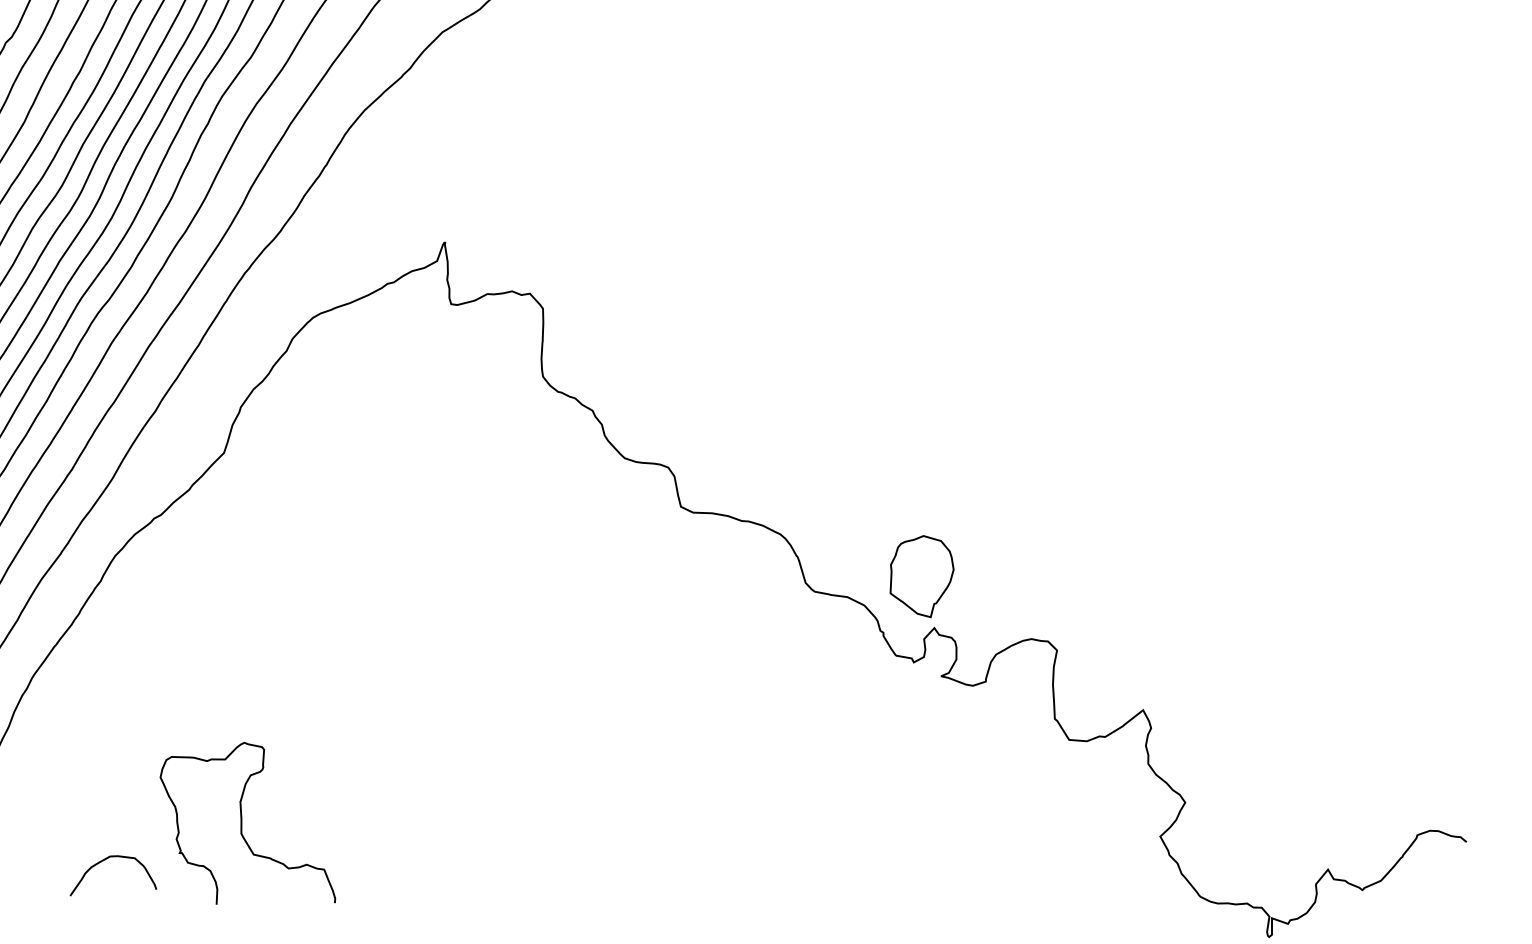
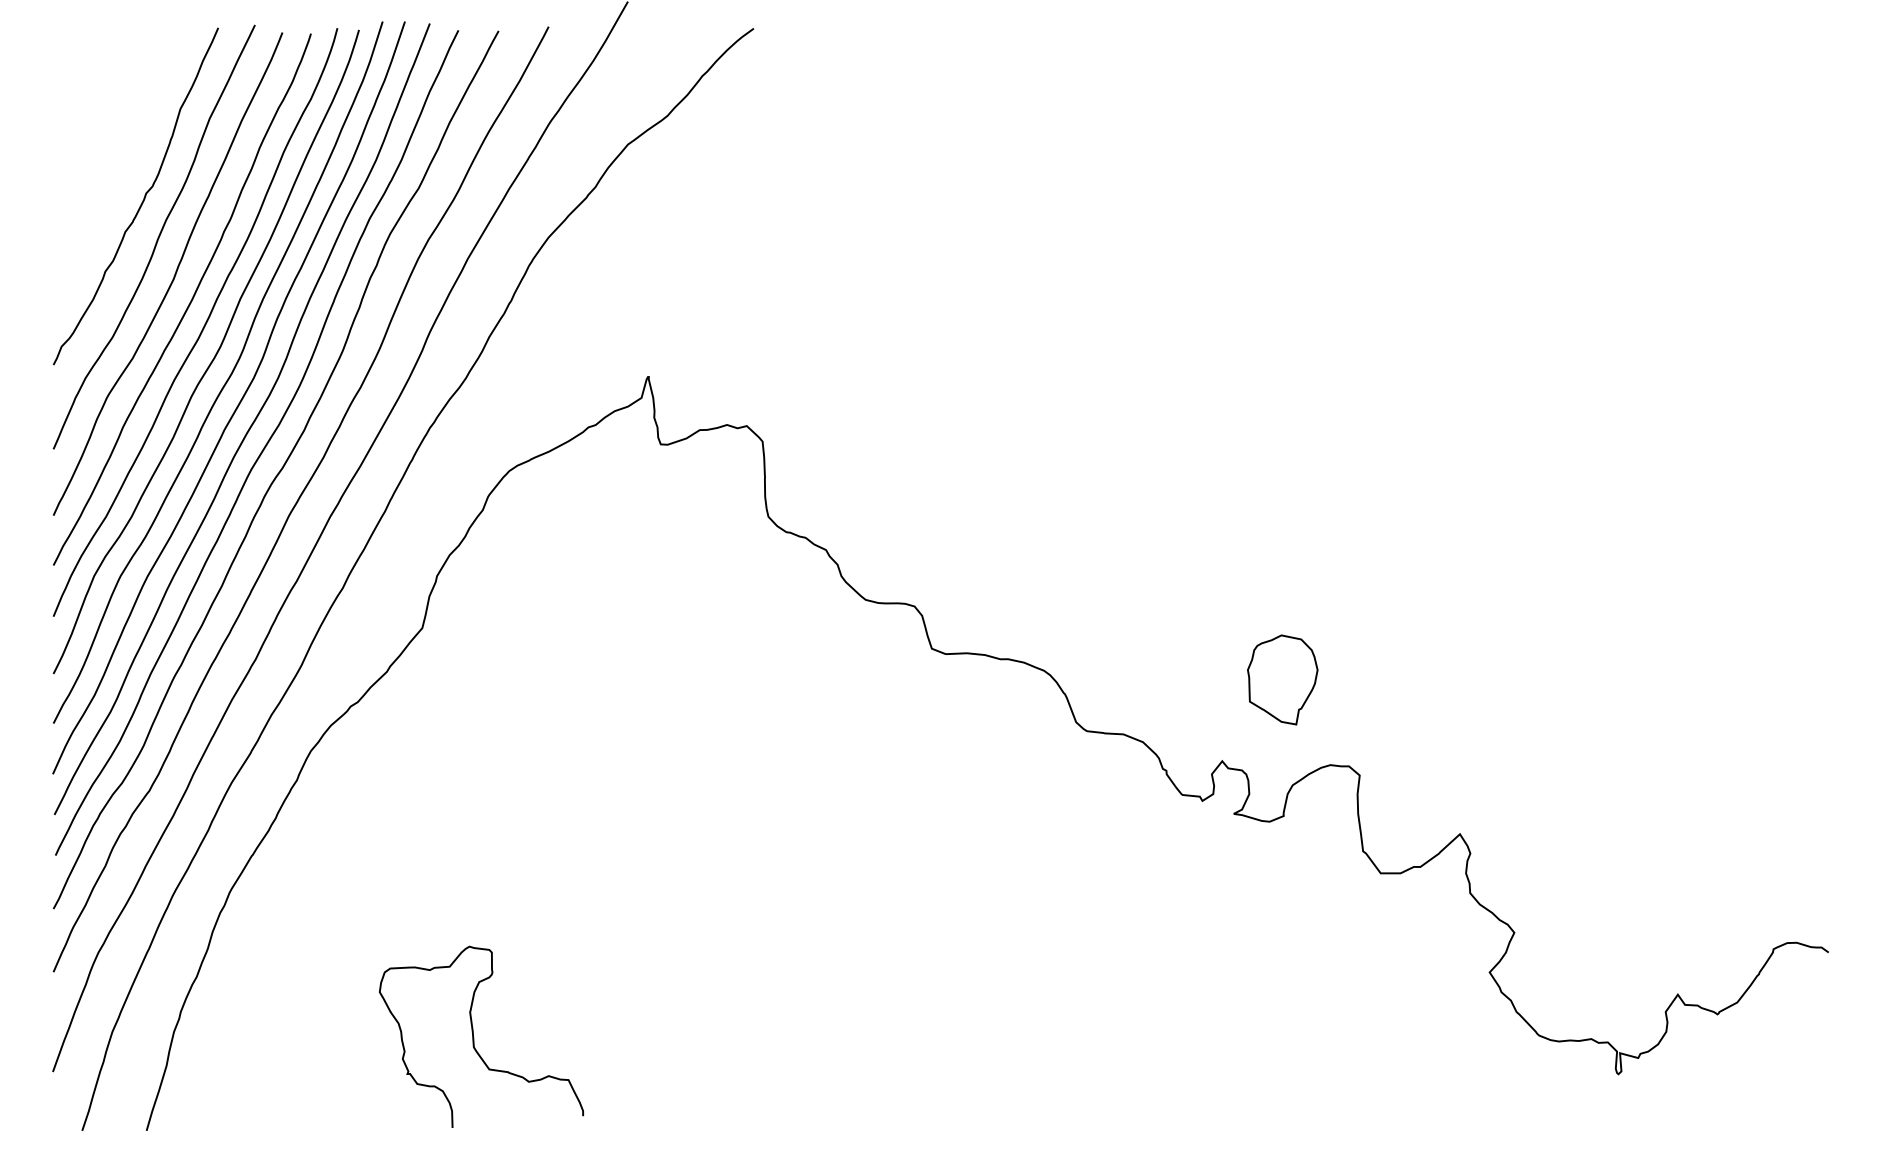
part: (921, 575) -> (1282, 679), moved
curve: (106, 859) -> (327, 1087), removed

